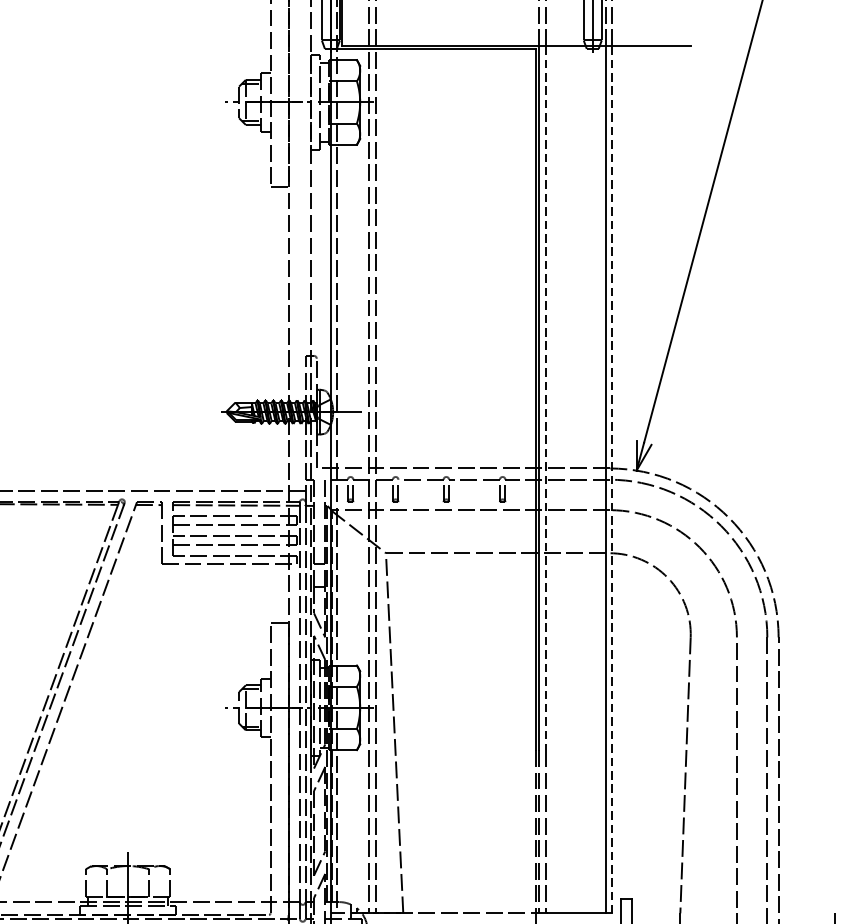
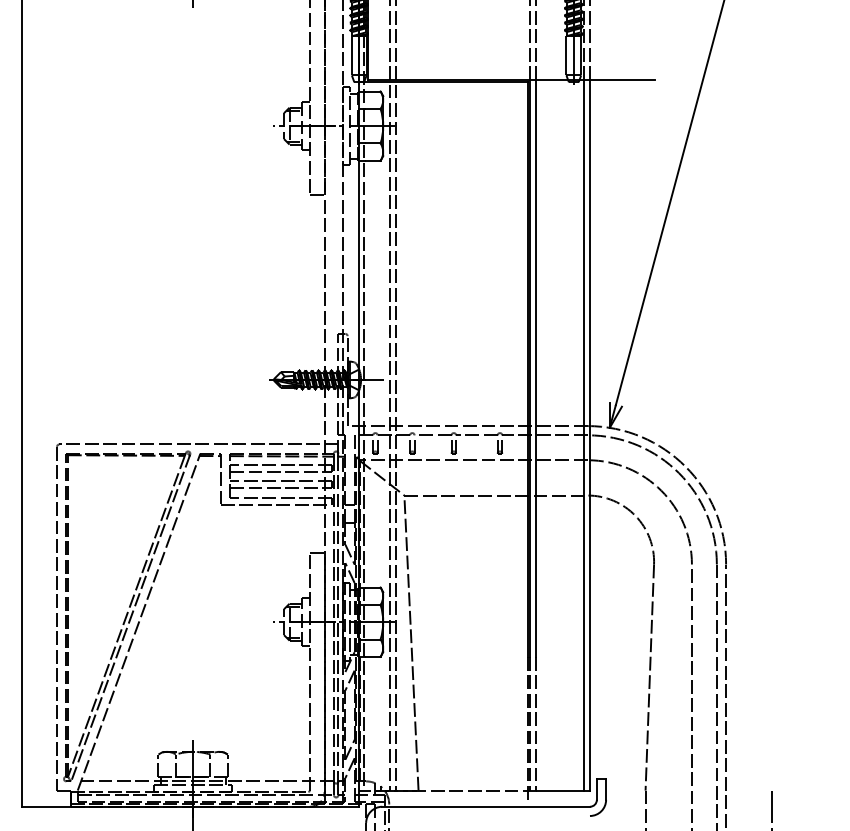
line: (546, 398) -> (535, 368), dashed -> solid
line: (611, 479) -> (589, 435), dashed -> solid

